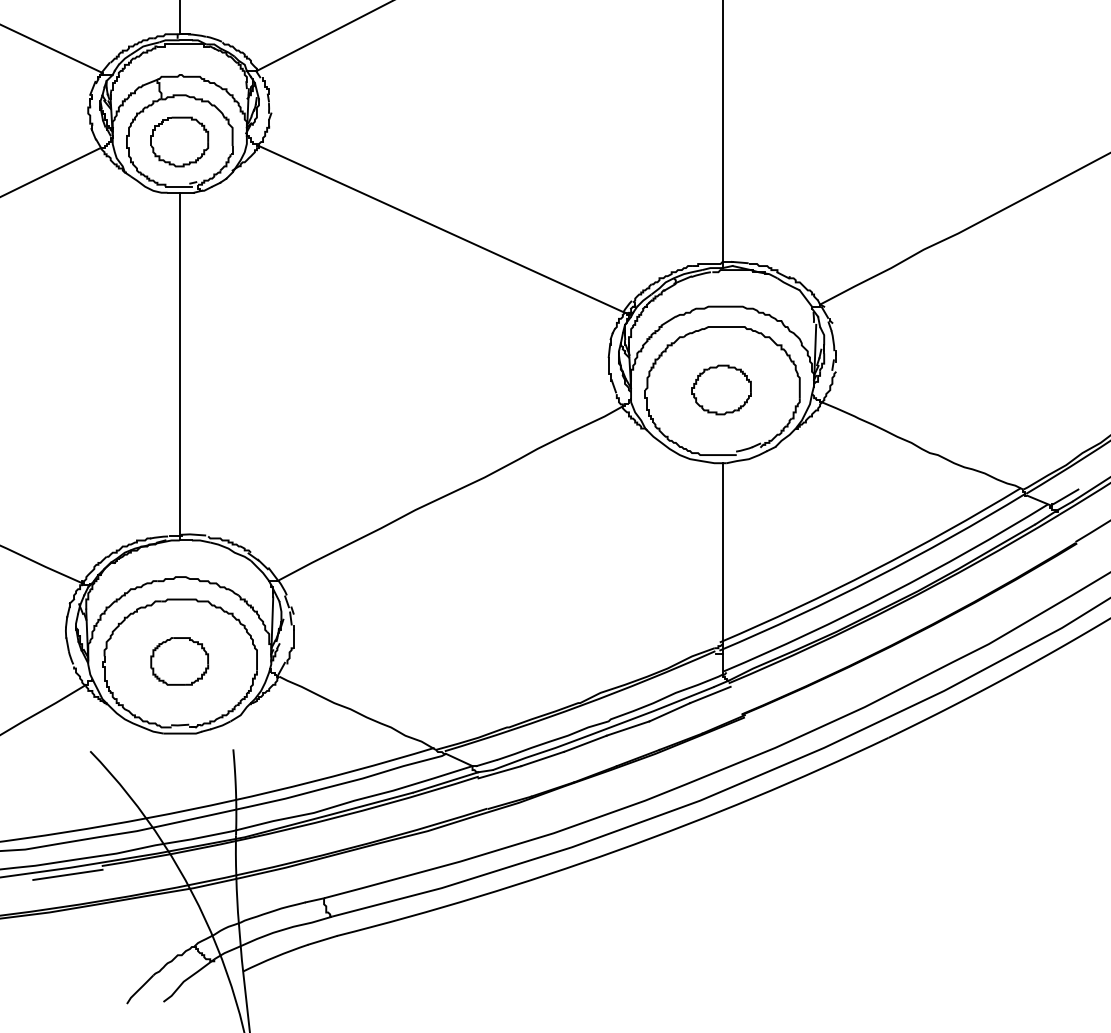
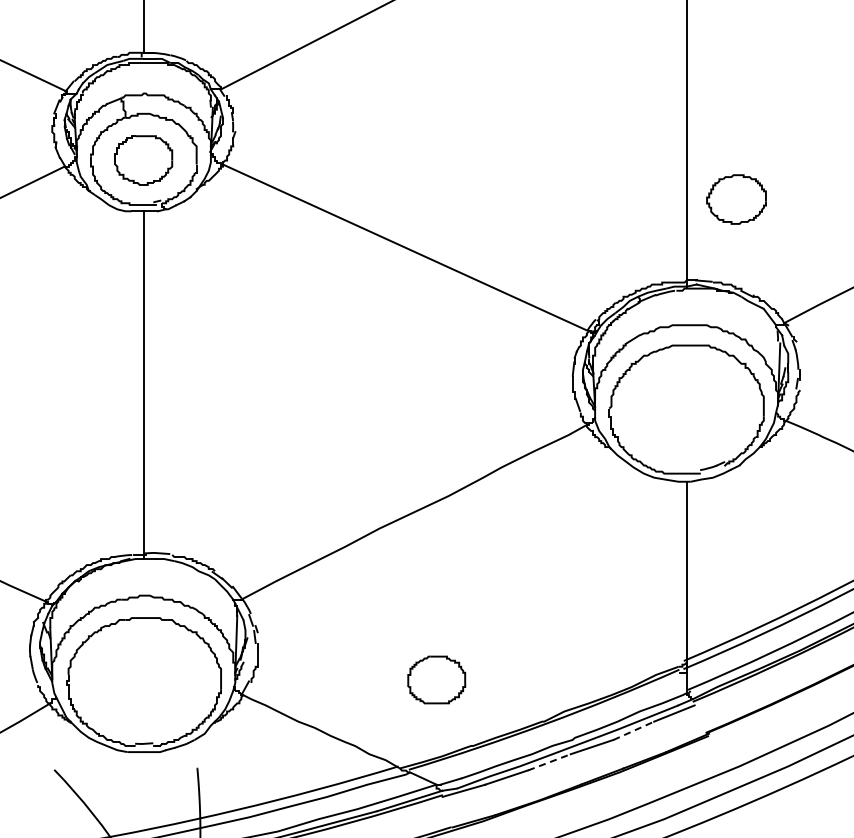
part: (721, 389) -> (736, 199), moved
part: (179, 661) -> (436, 680), moved
line: (670, 712) -> (634, 731), solid -> dashed
line: (585, 743) -> (549, 762), solid -> dashed

